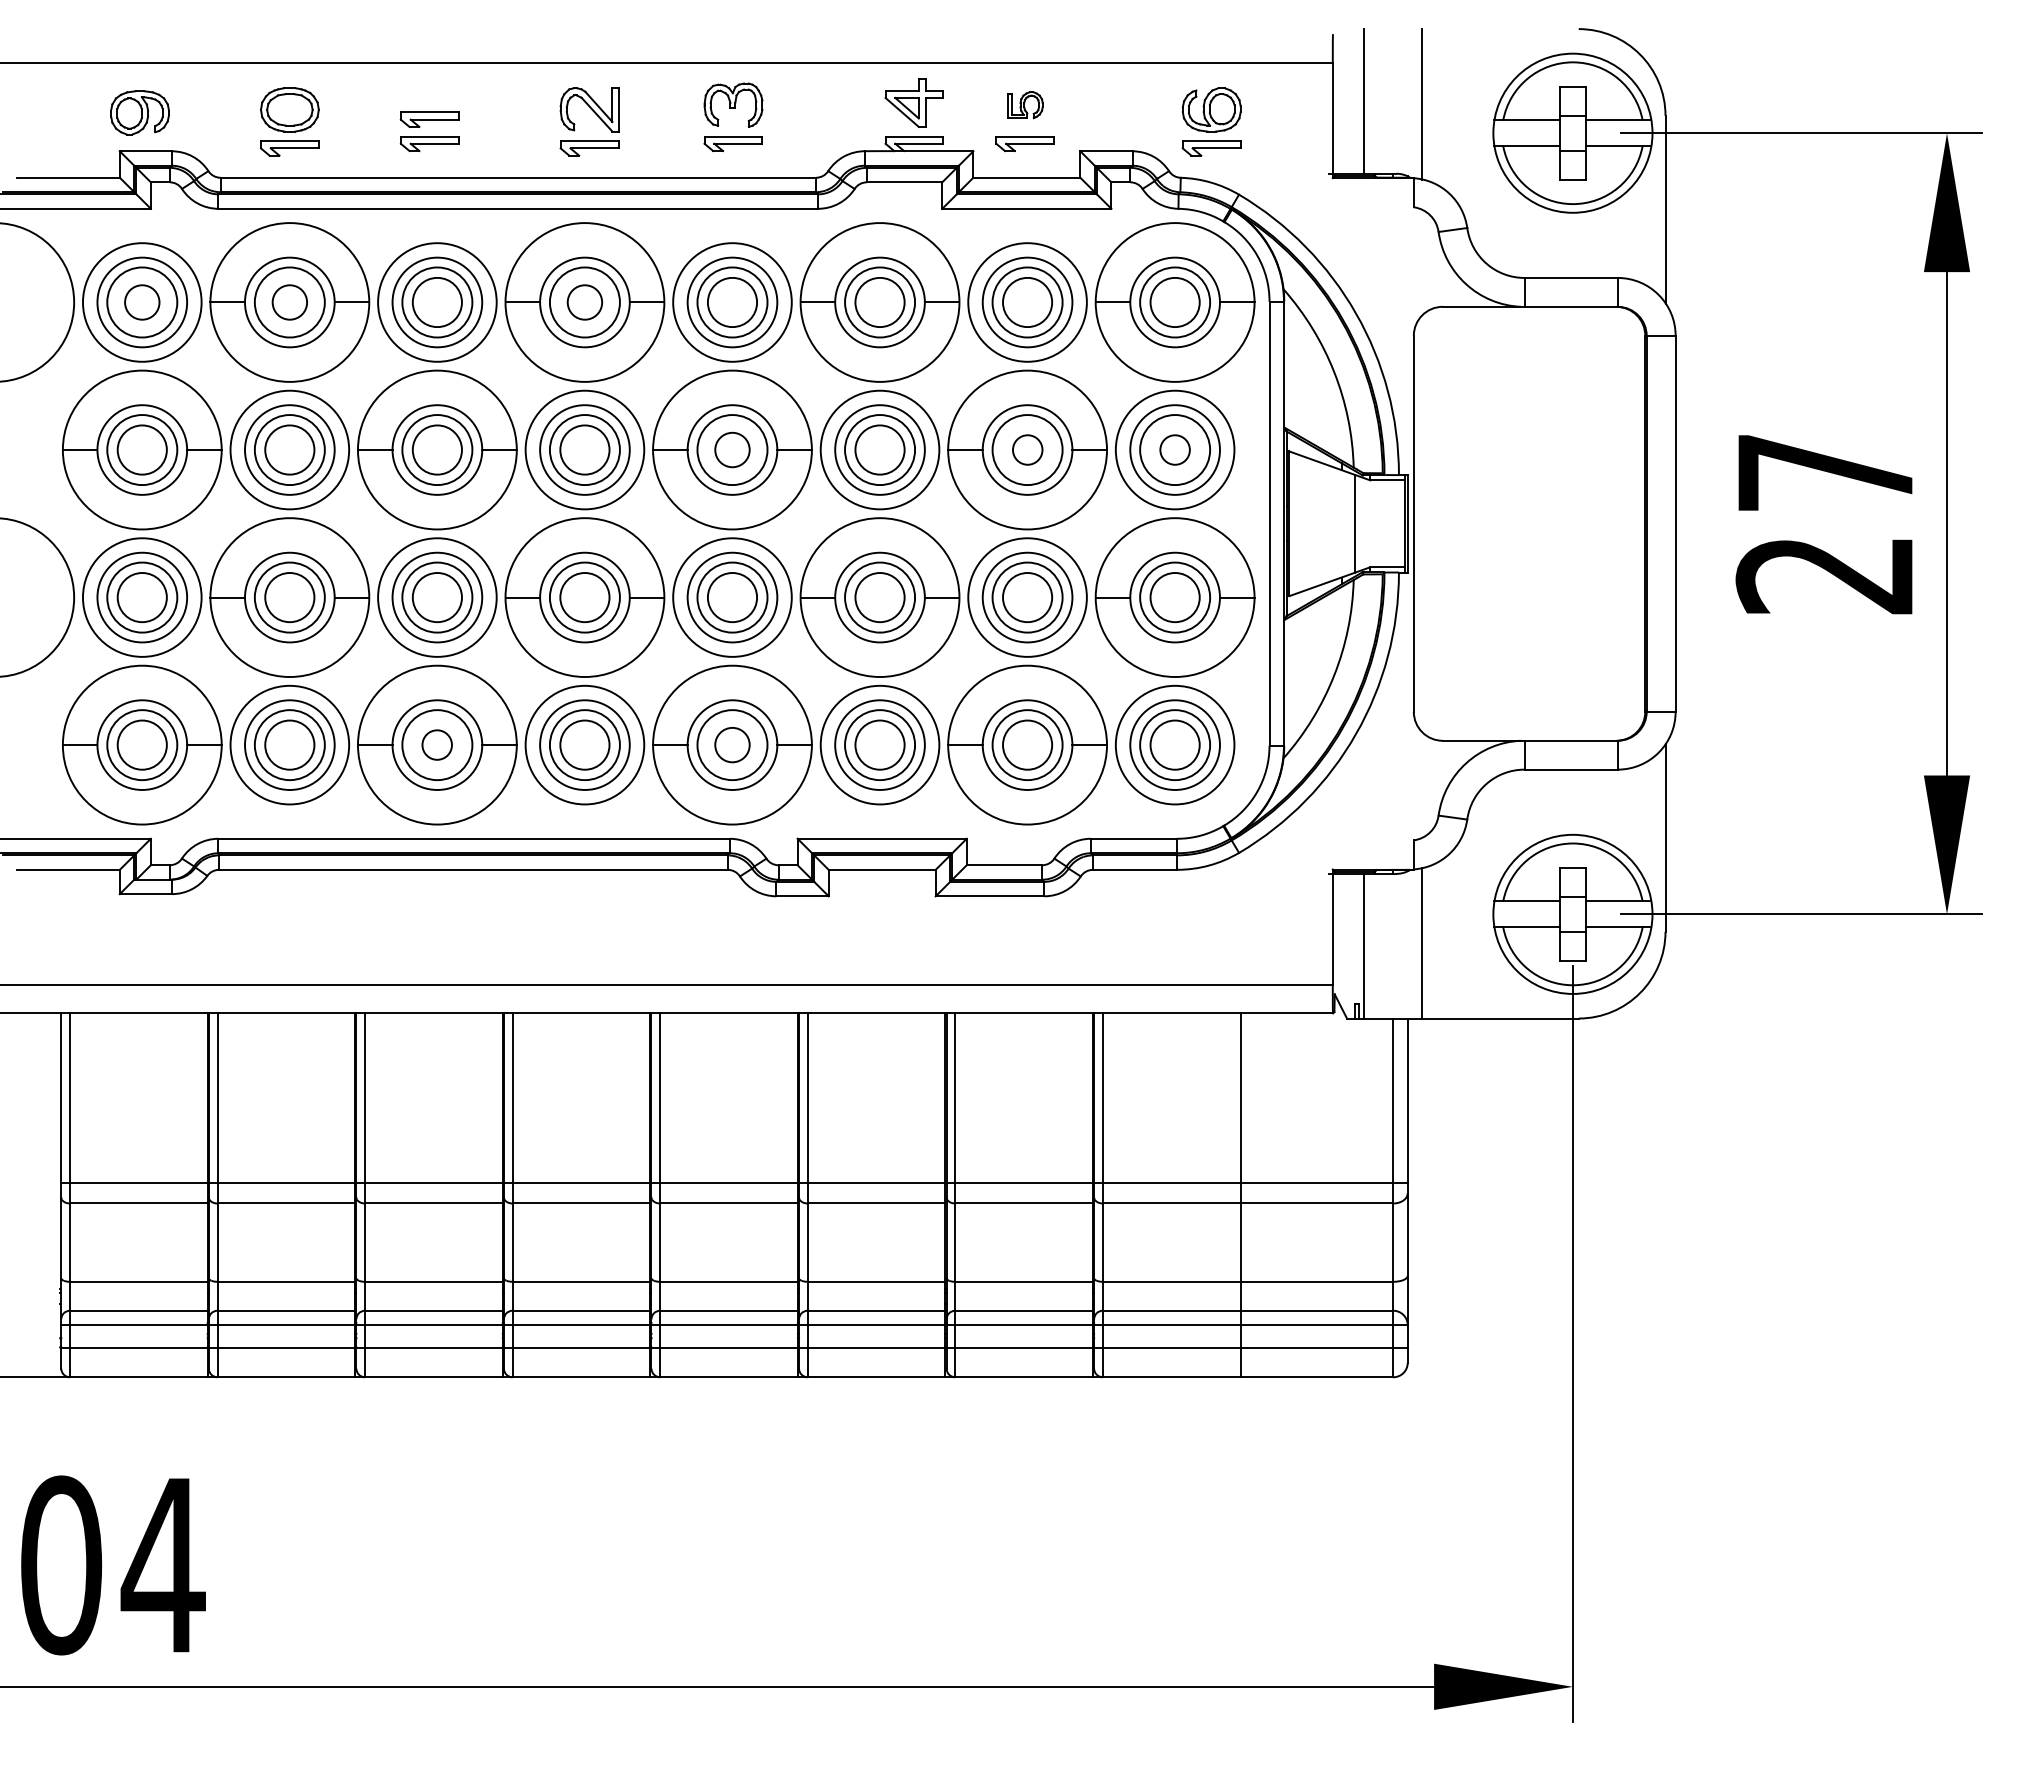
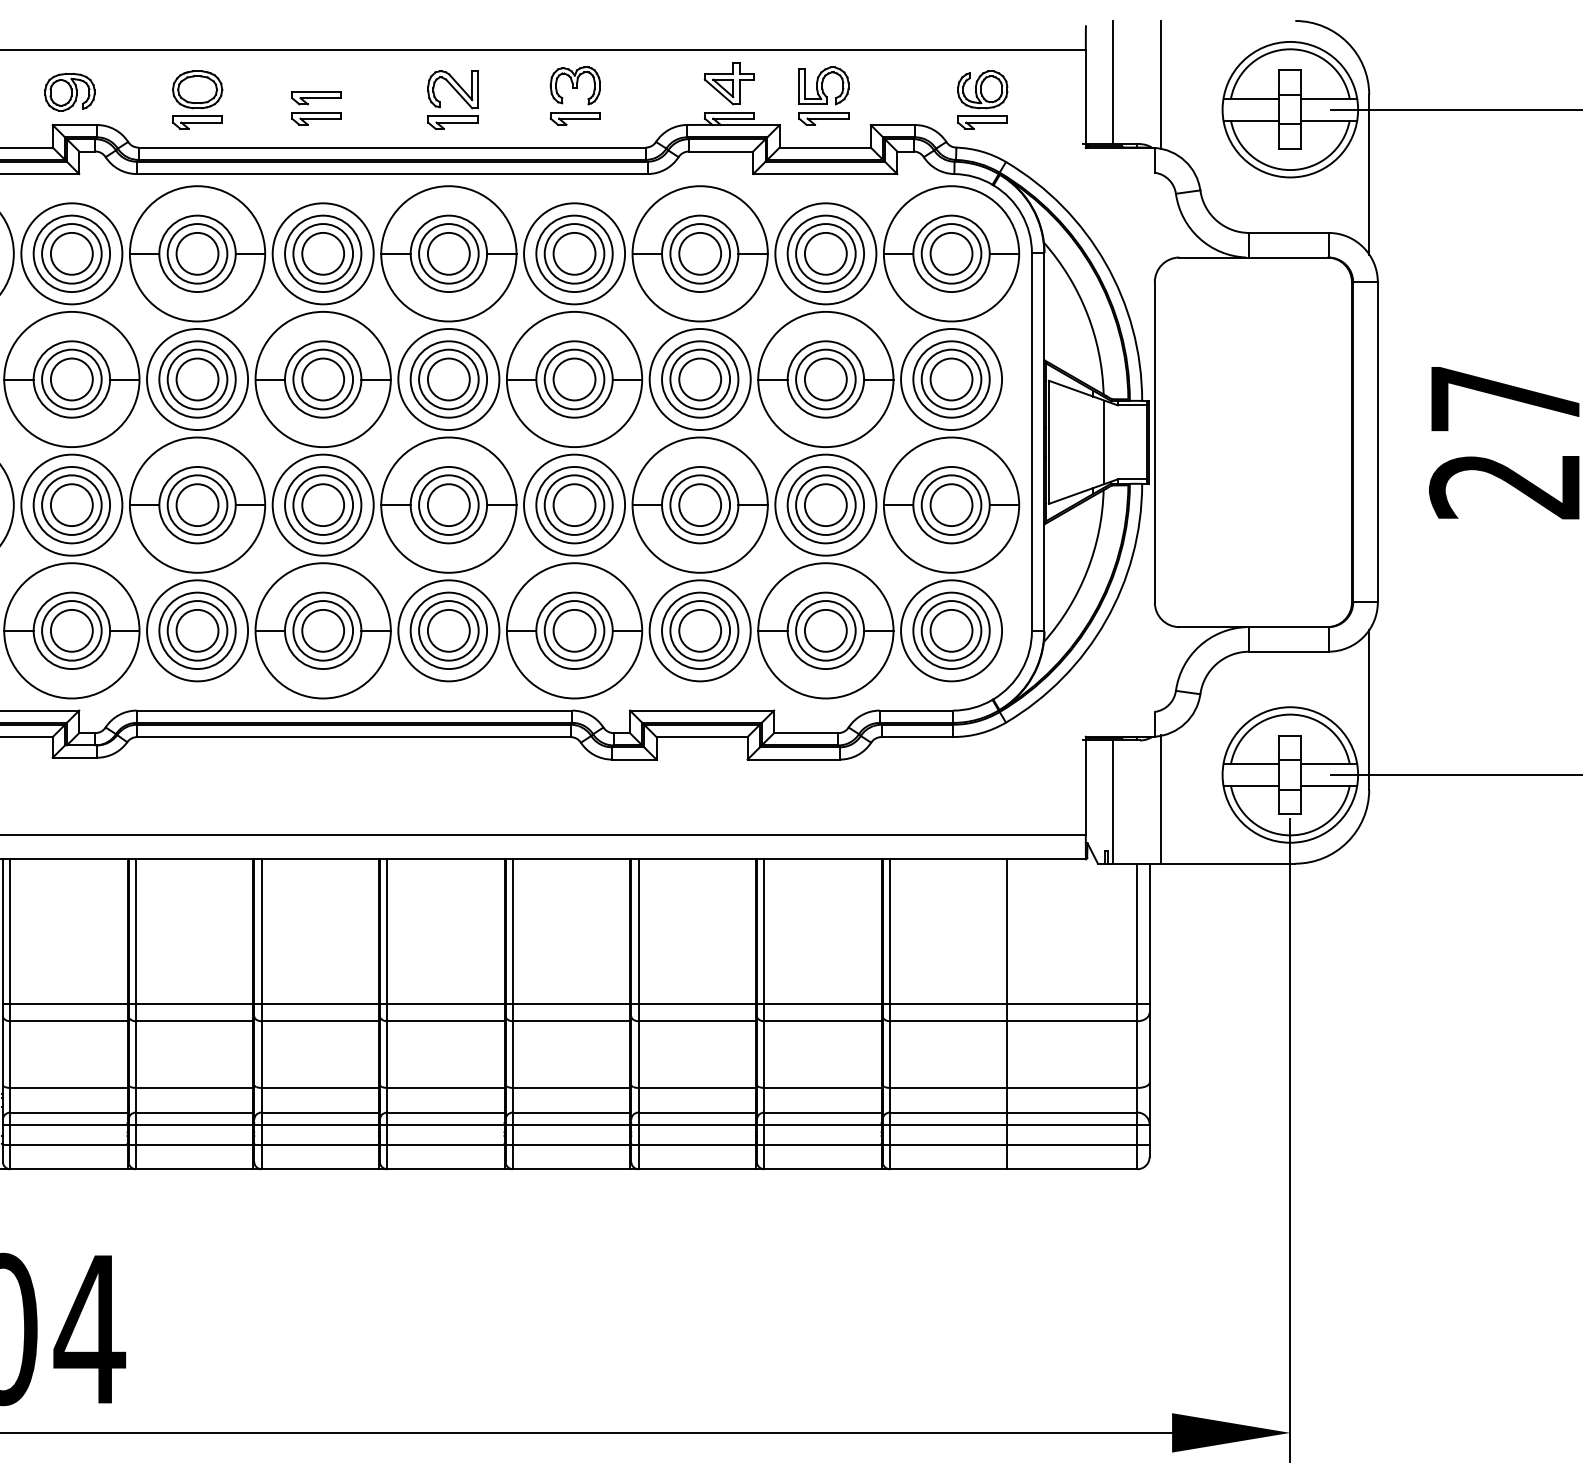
part: (1025, 104) -> (824, 85), size x1.67
circle: (141, 302) -> (71, 253), size x1.43
circle: (289, 302) -> (197, 253), size x1.43
circle: (584, 302) -> (448, 253), size x1.43
circle: (732, 449) -> (574, 379), size x1.43
circle: (1027, 449) -> (825, 379), size x1.67
circle: (1174, 449) -> (951, 379), size x1.67
circle: (436, 744) -> (322, 630), size x1.67
circle: (732, 744) -> (574, 630), size x1.43

